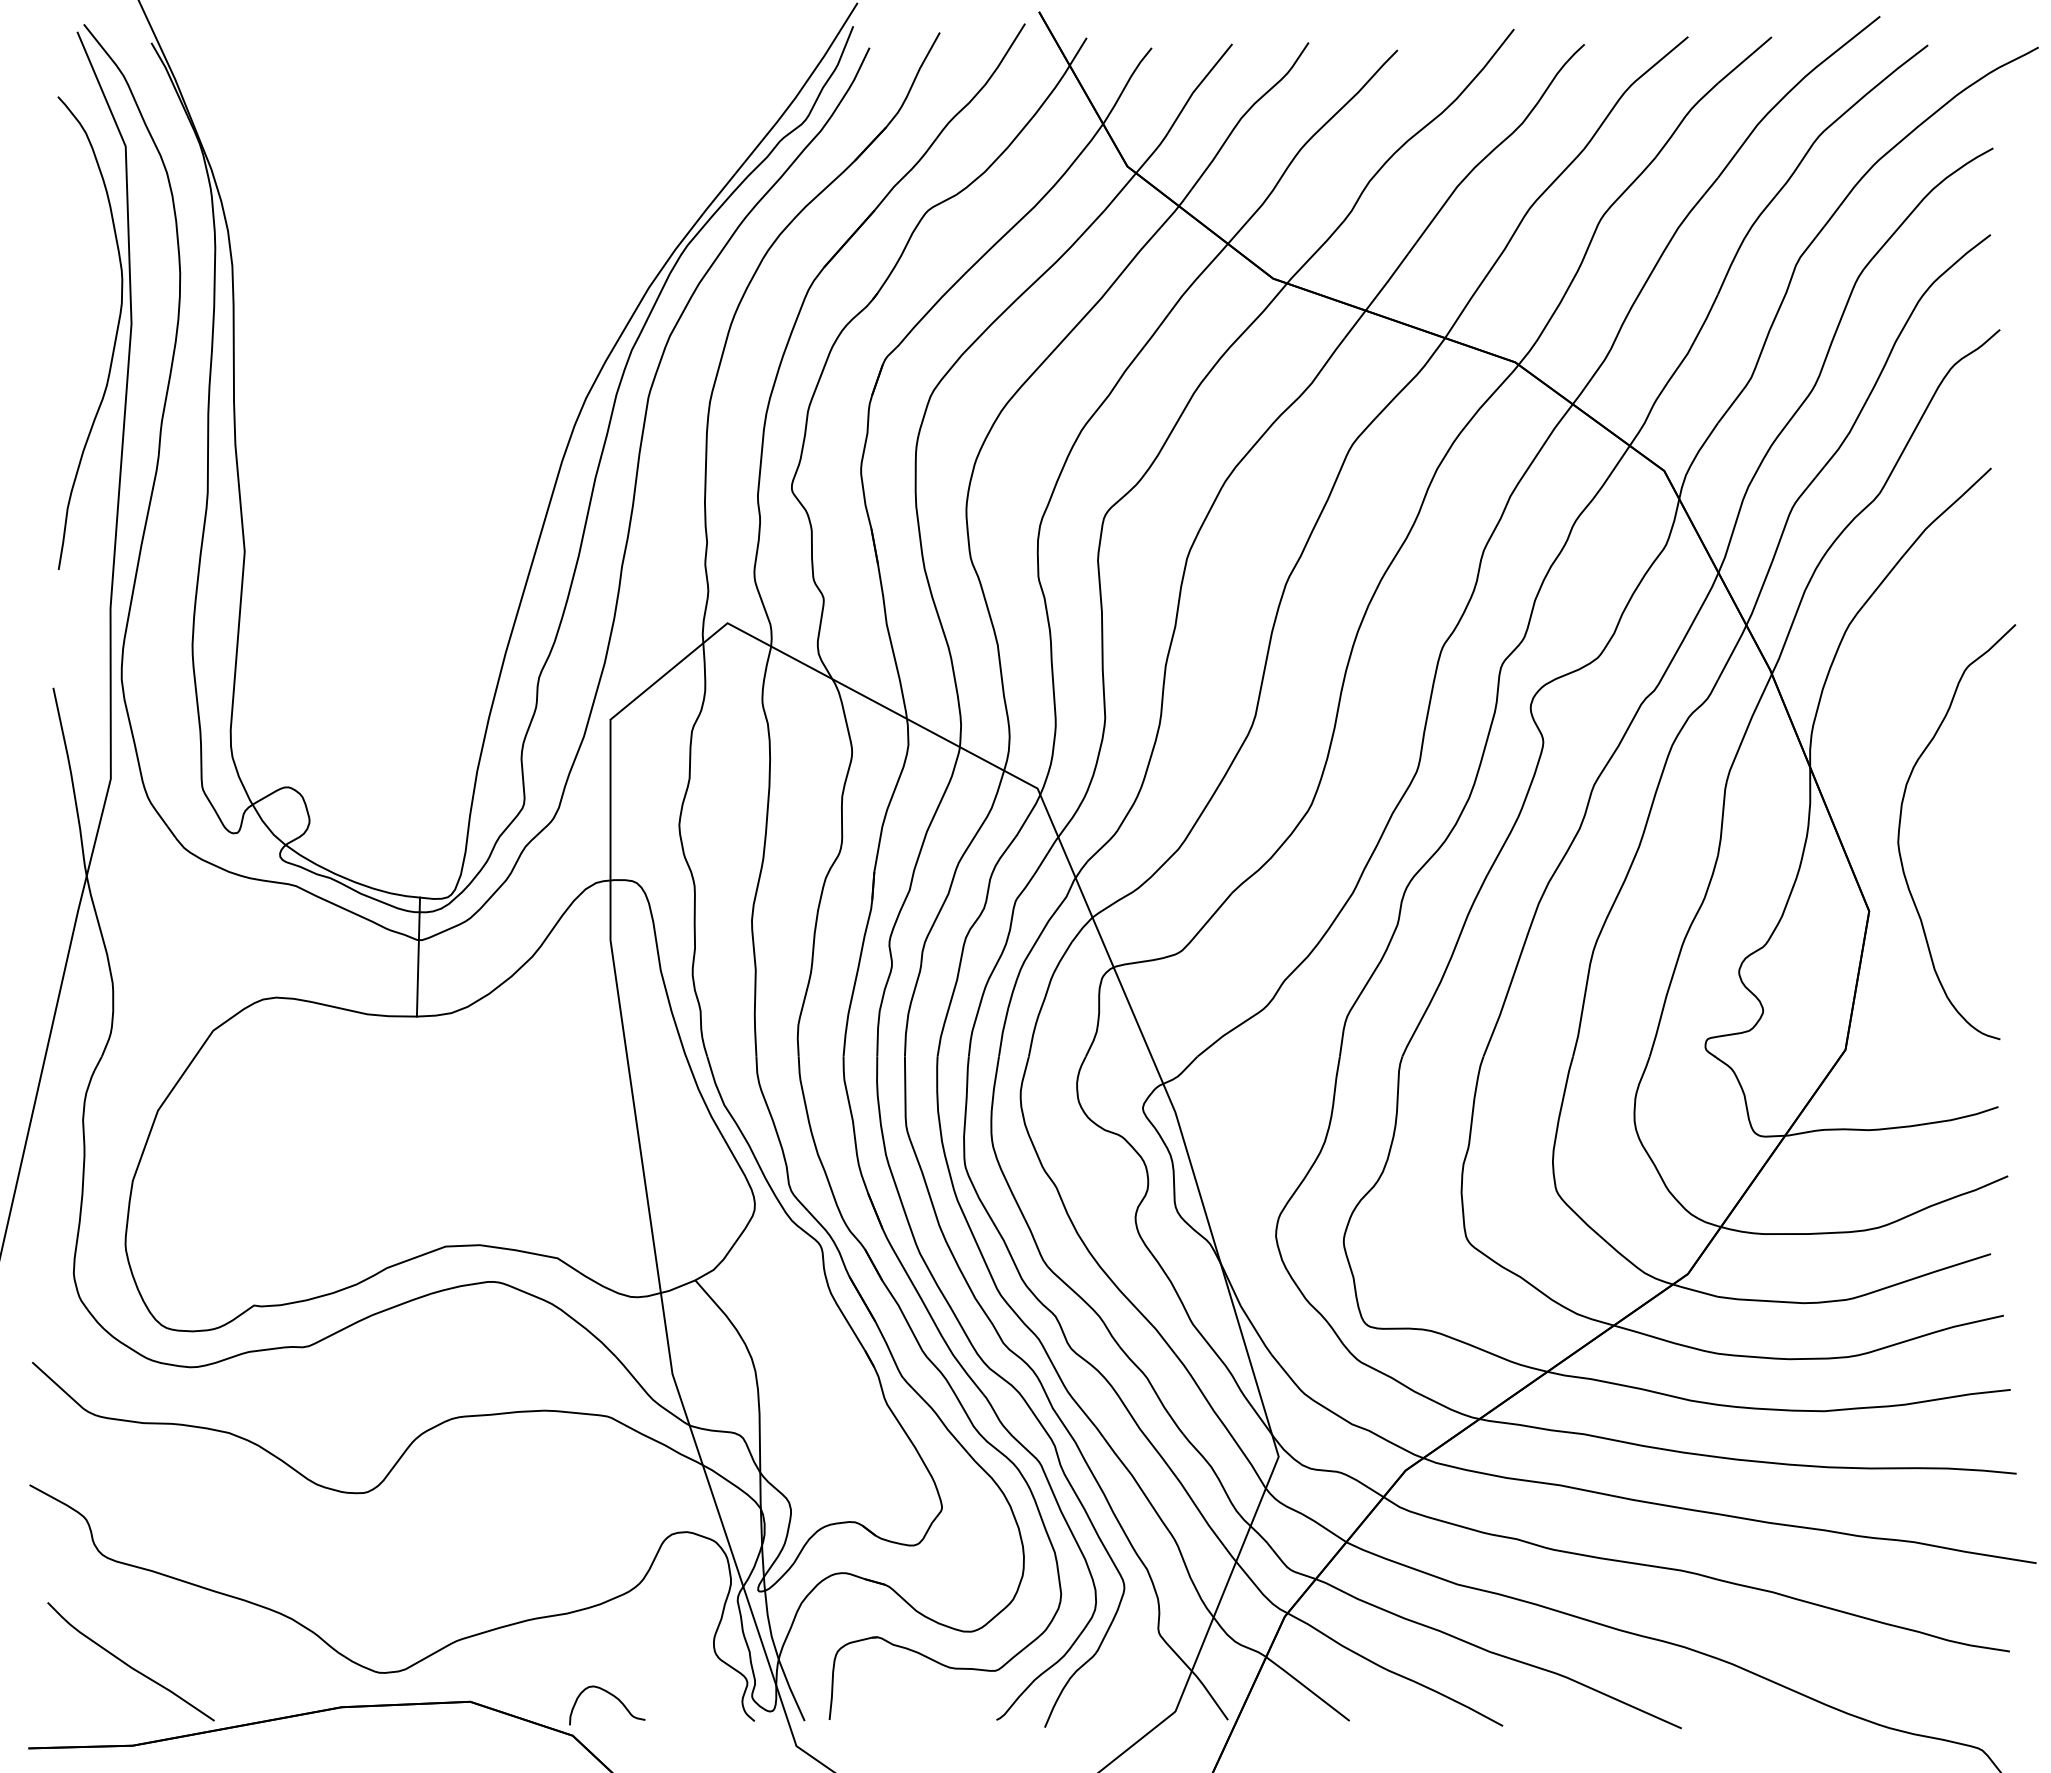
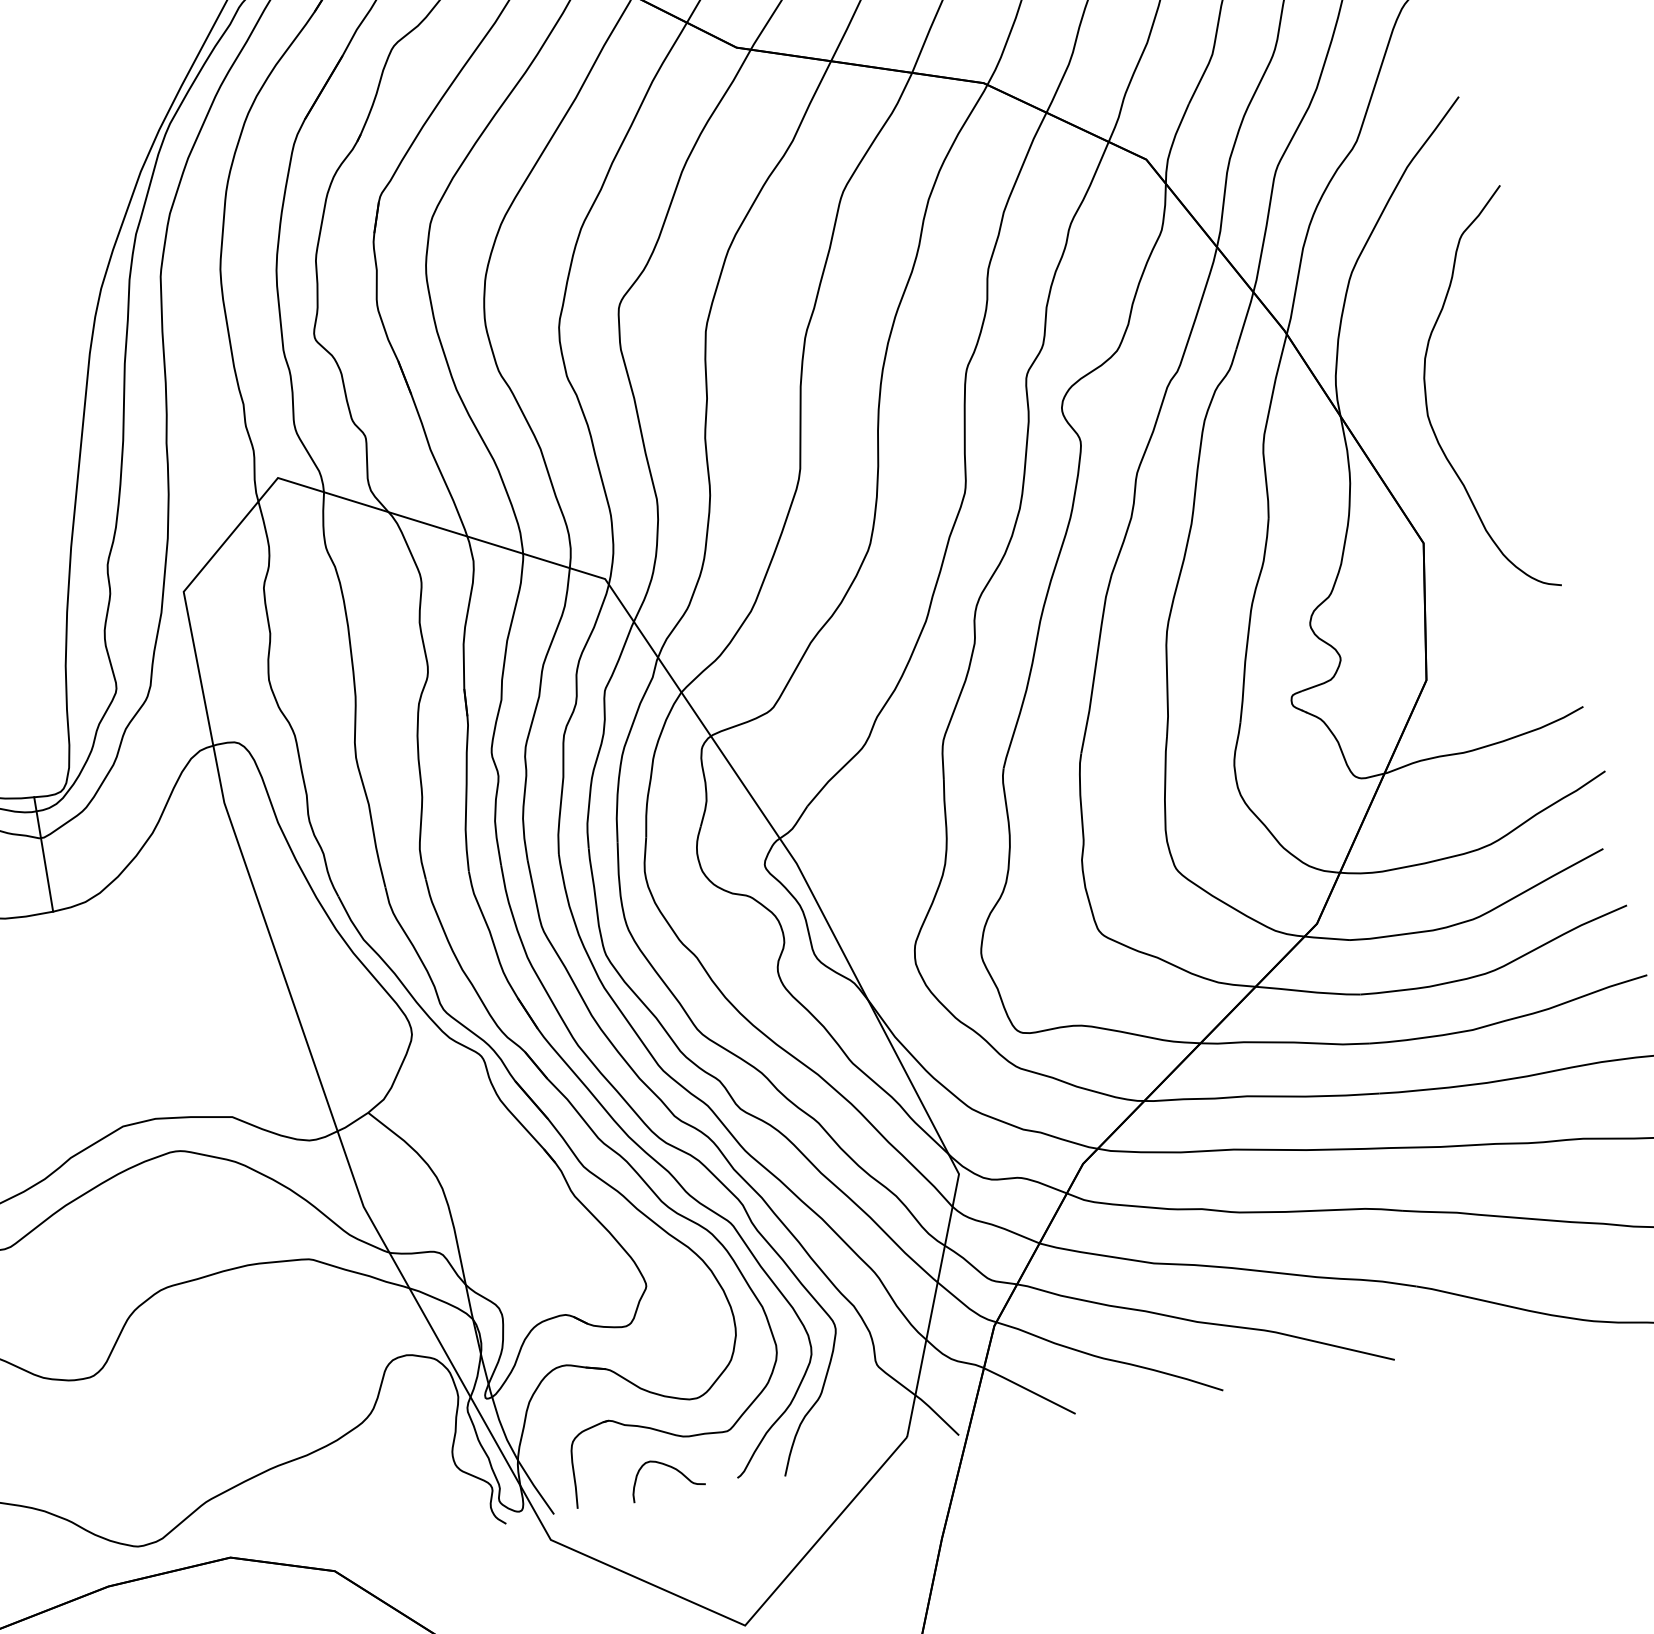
curve: (1900, 828) -> (1427, 401), moved
curve: (612, 1696) -> (669, 1467), moved

